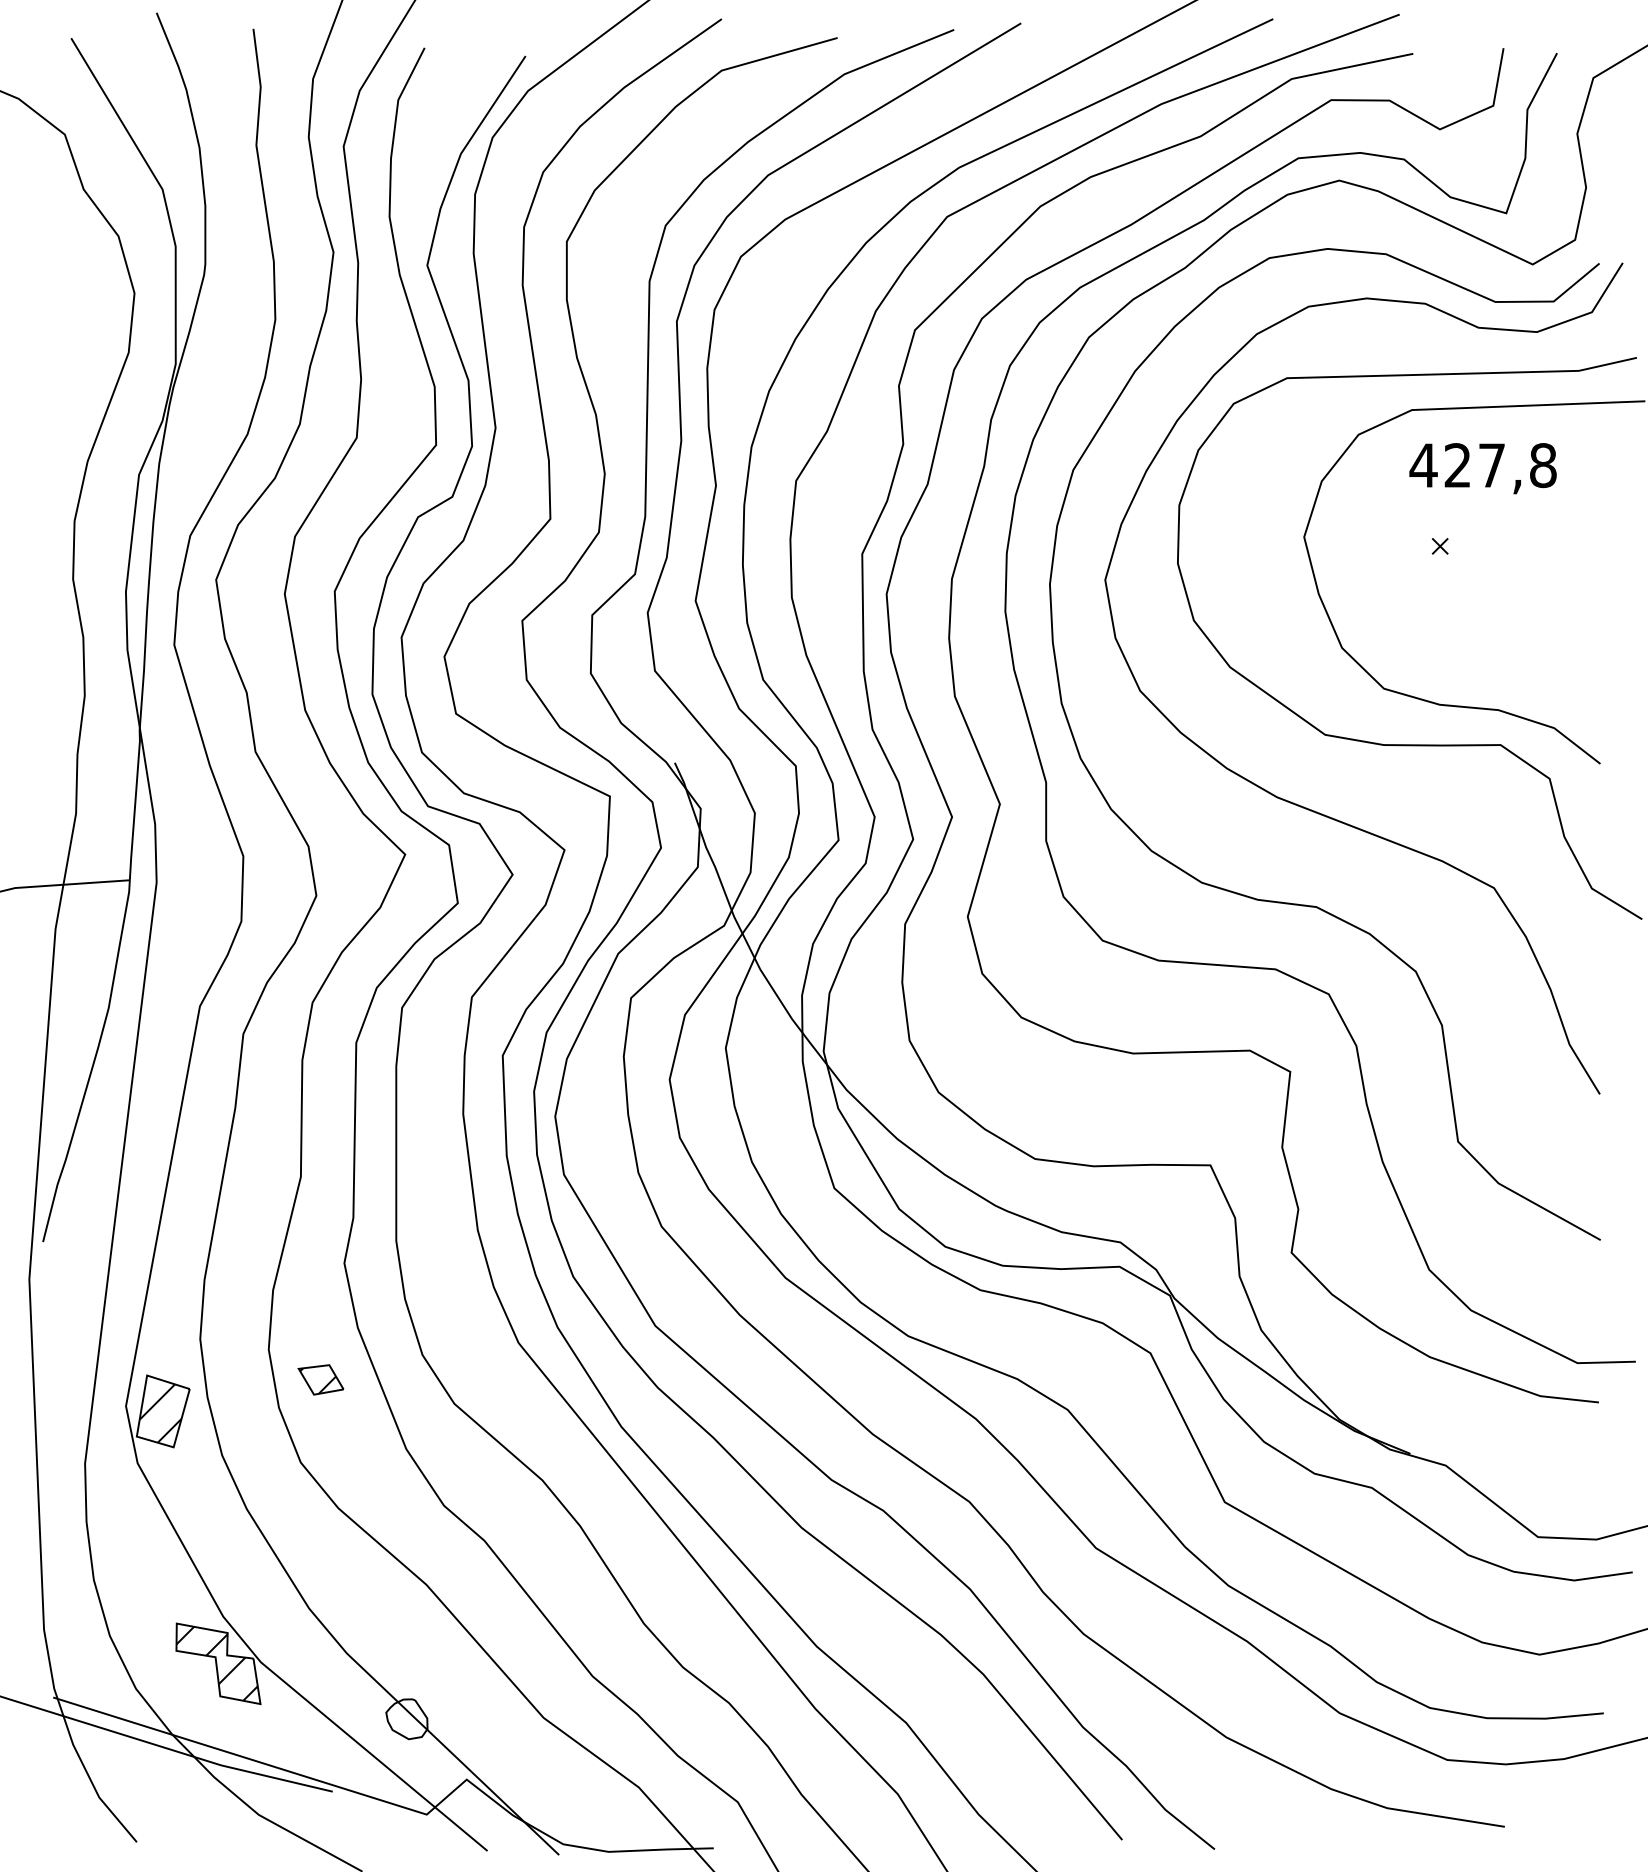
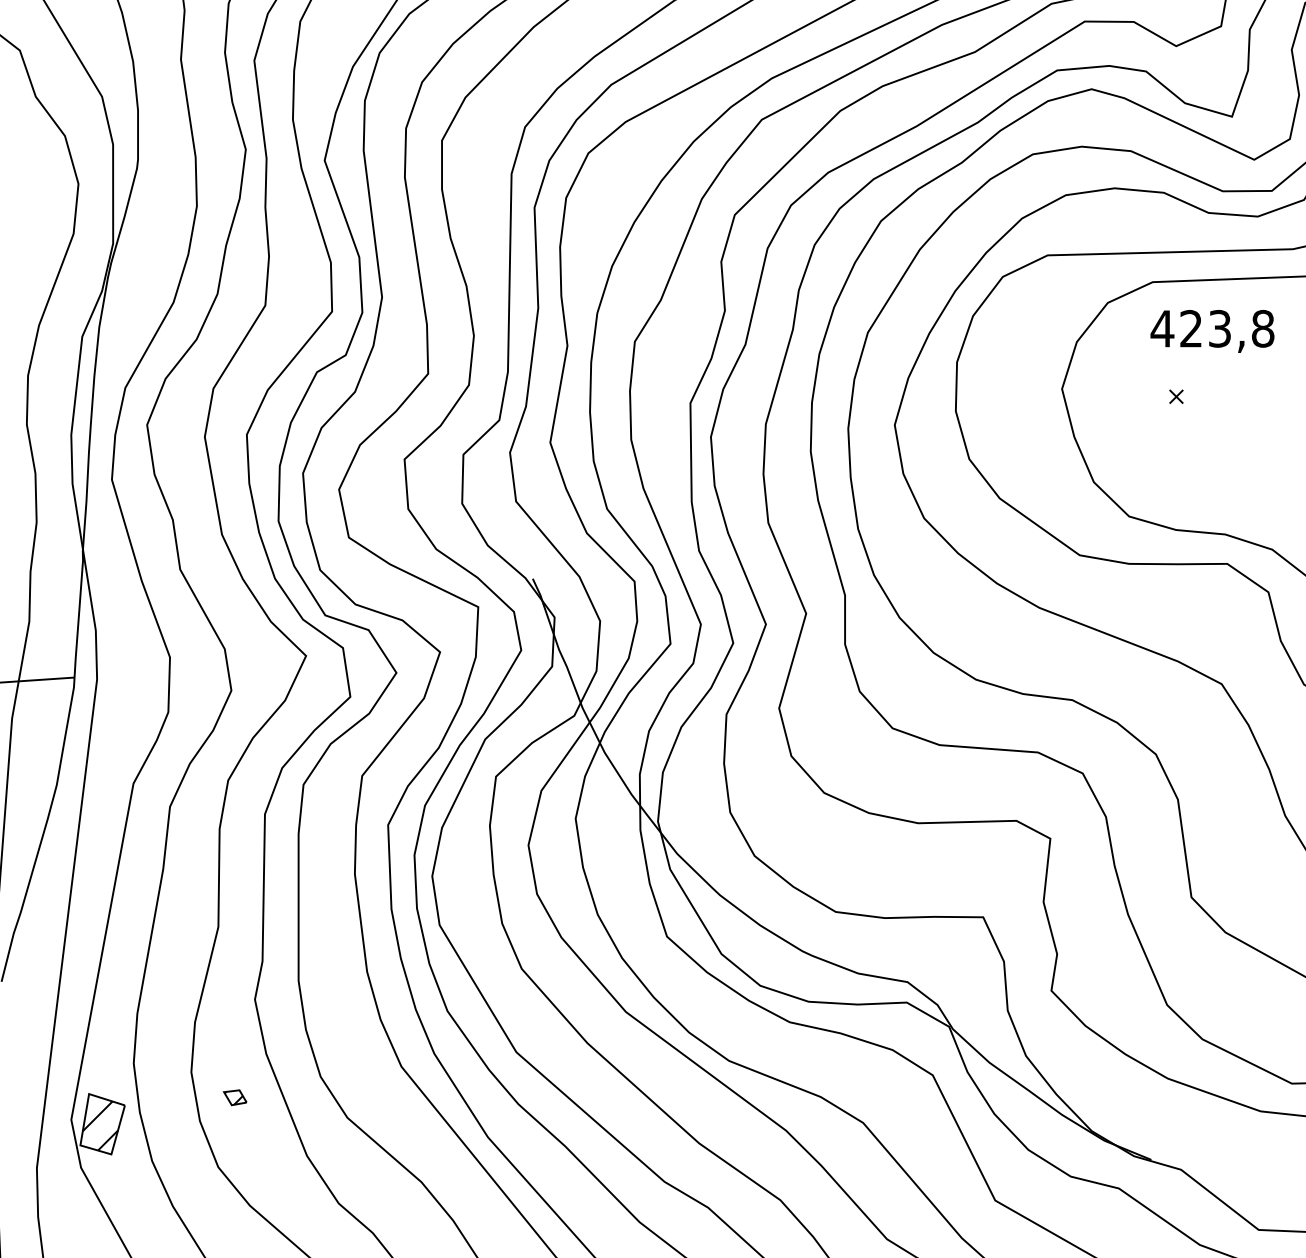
text: (1491, 465) -> (1219, 328), 427,8 -> 423,8
part: (320, 1379) -> (234, 1097), size x0.6

